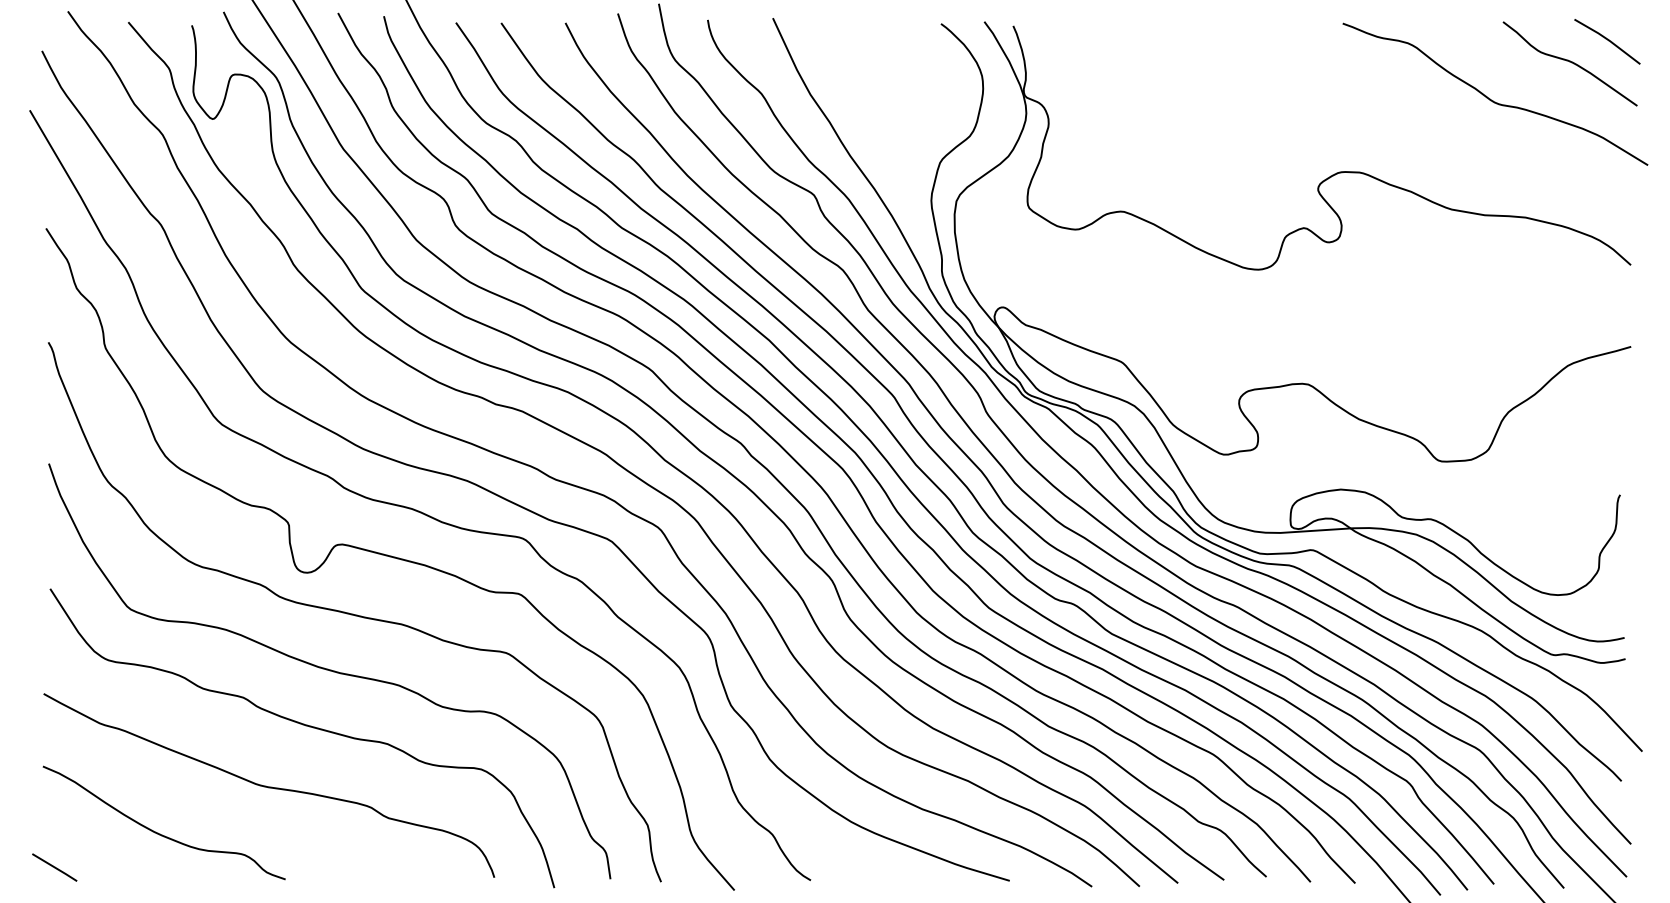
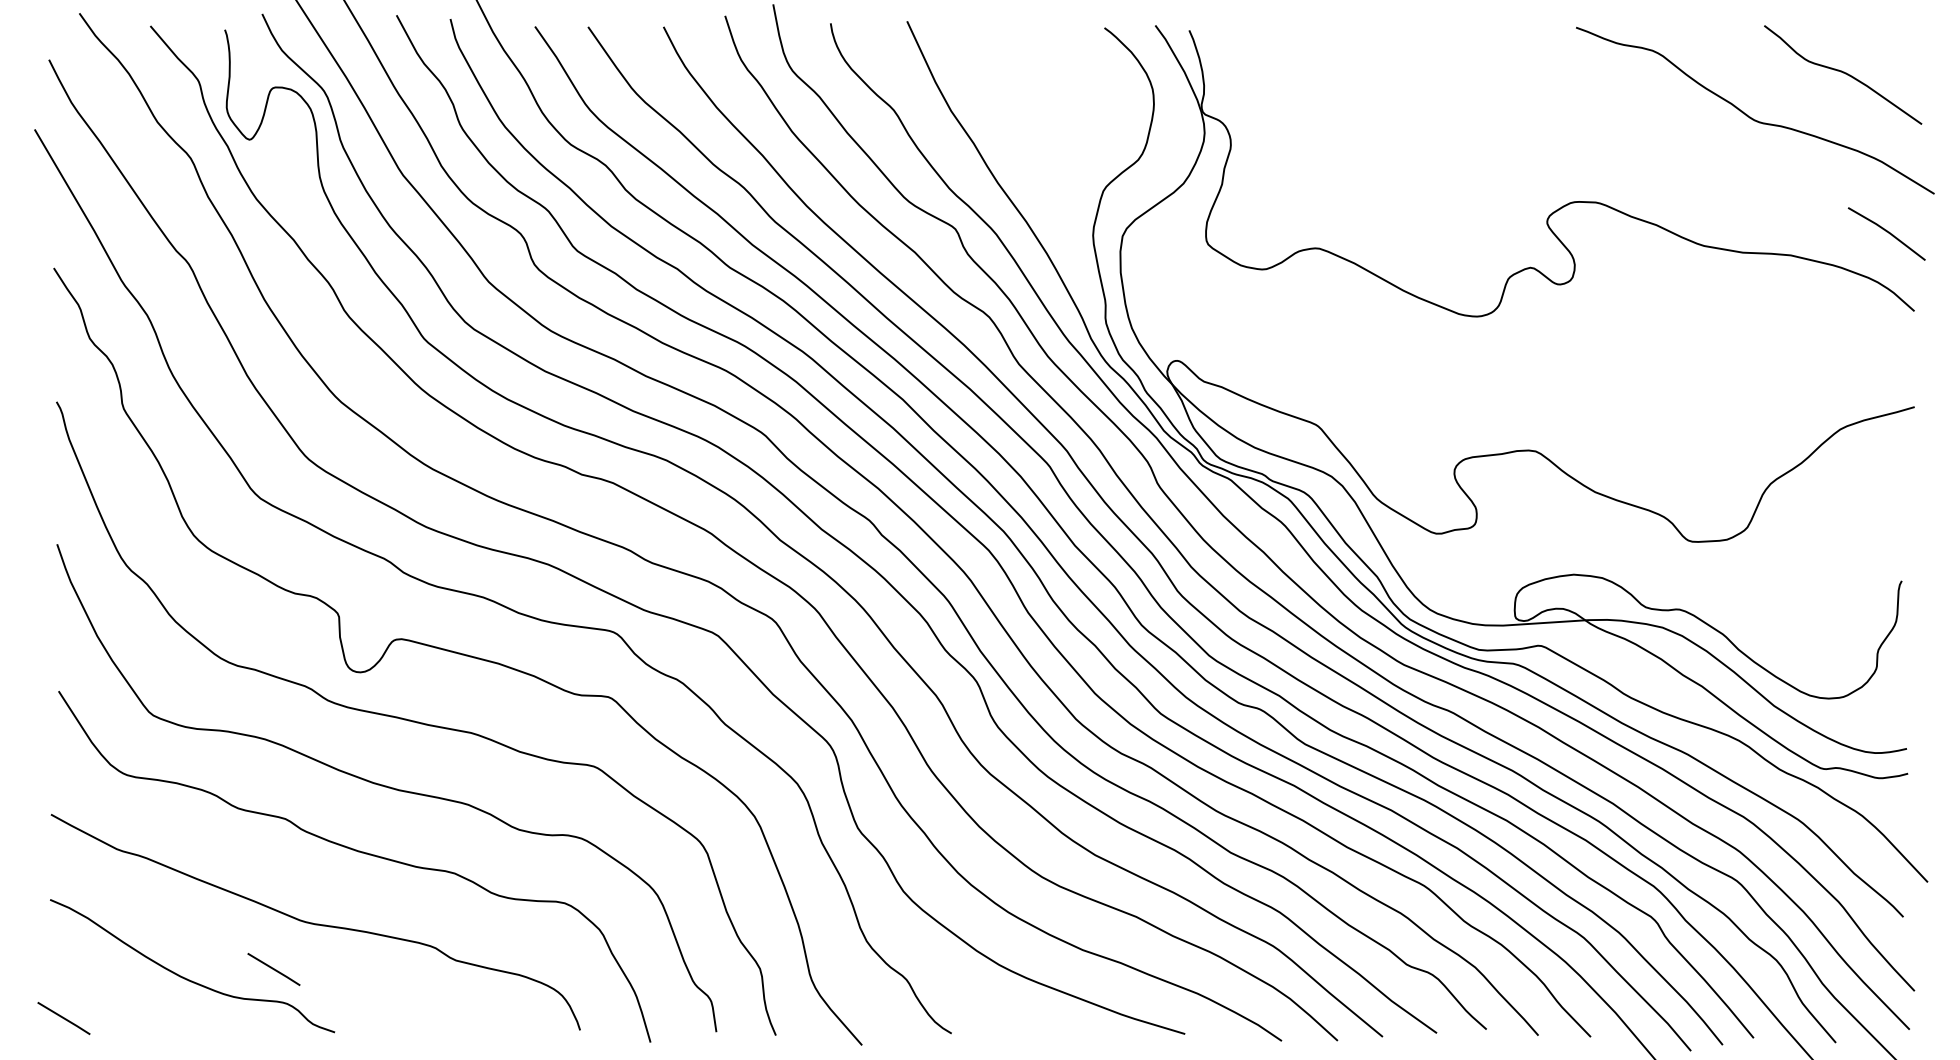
line: (1607, 40) -> (1886, 232), moved
line: (233, 825) -> (273, 969), added

